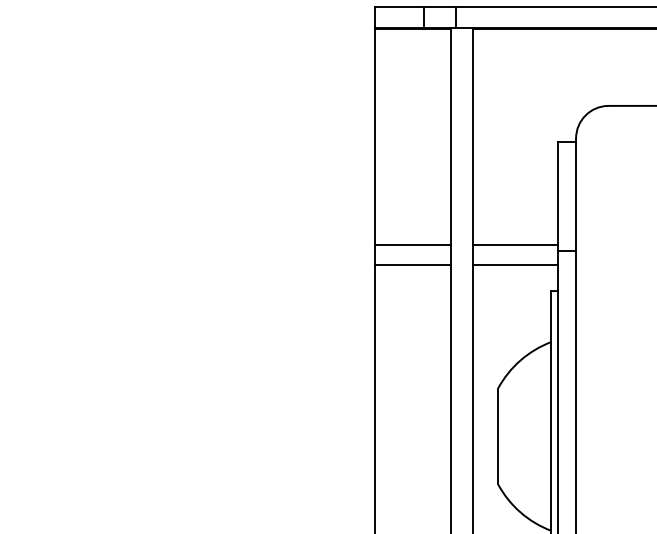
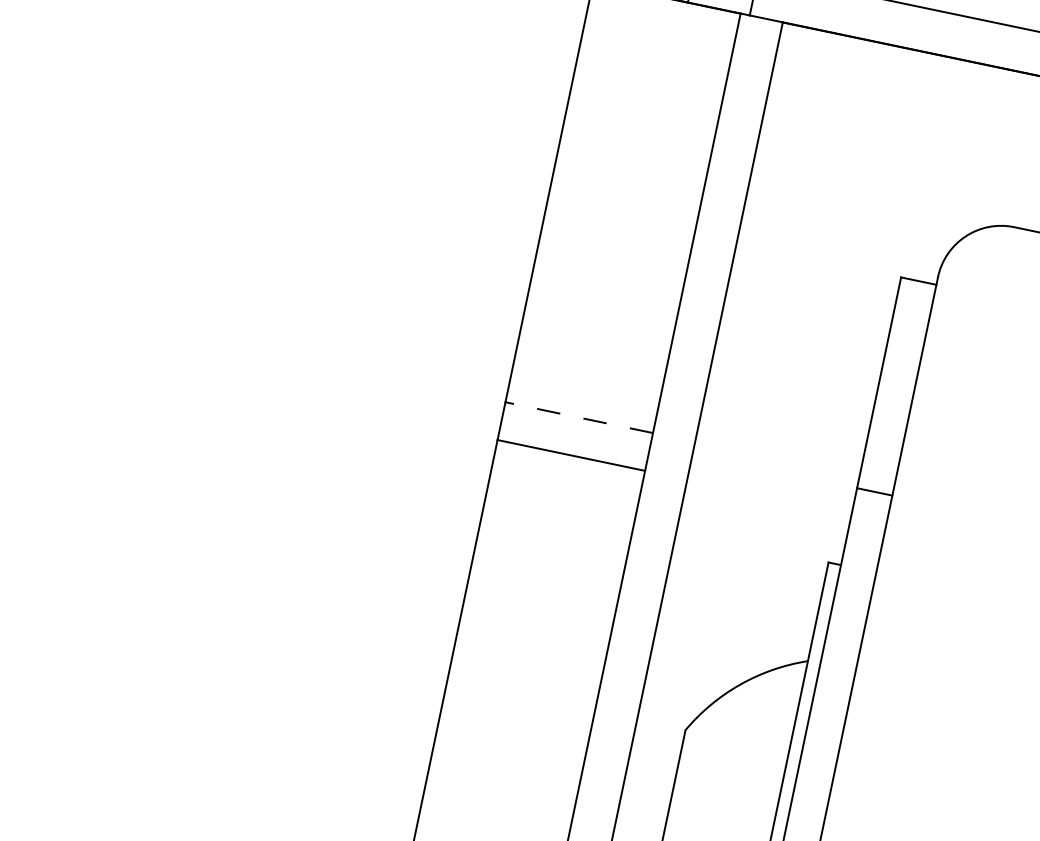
line: (412, 245) -> (578, 418), solid -> dashed
line: (514, 245) -> (775, 459), removed
line: (514, 264) -> (767, 496), removed

